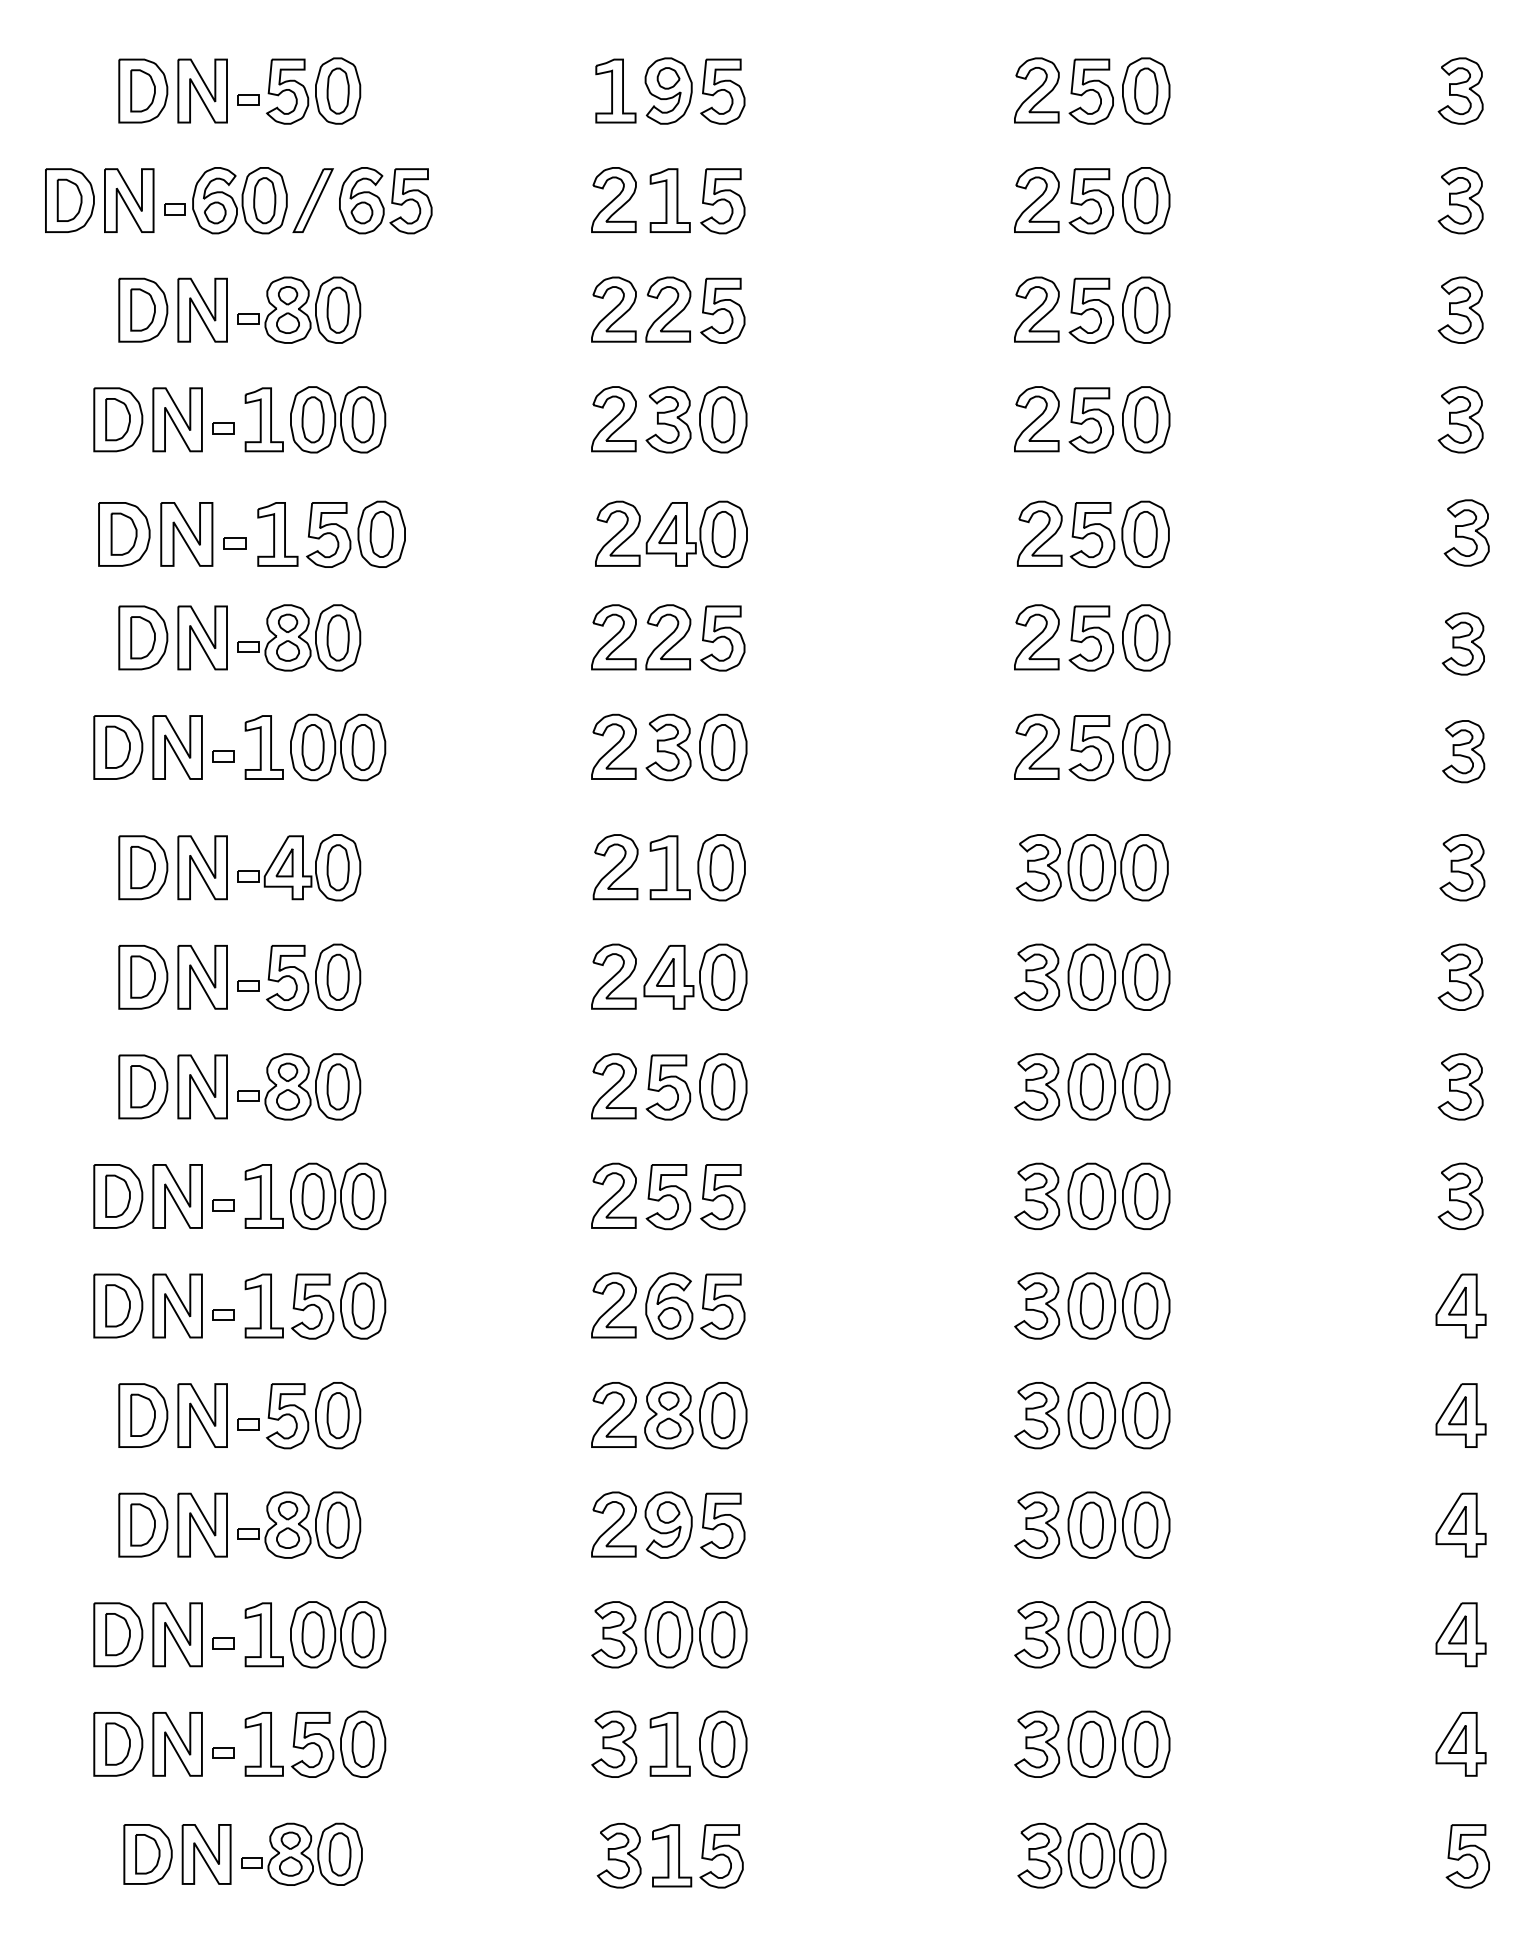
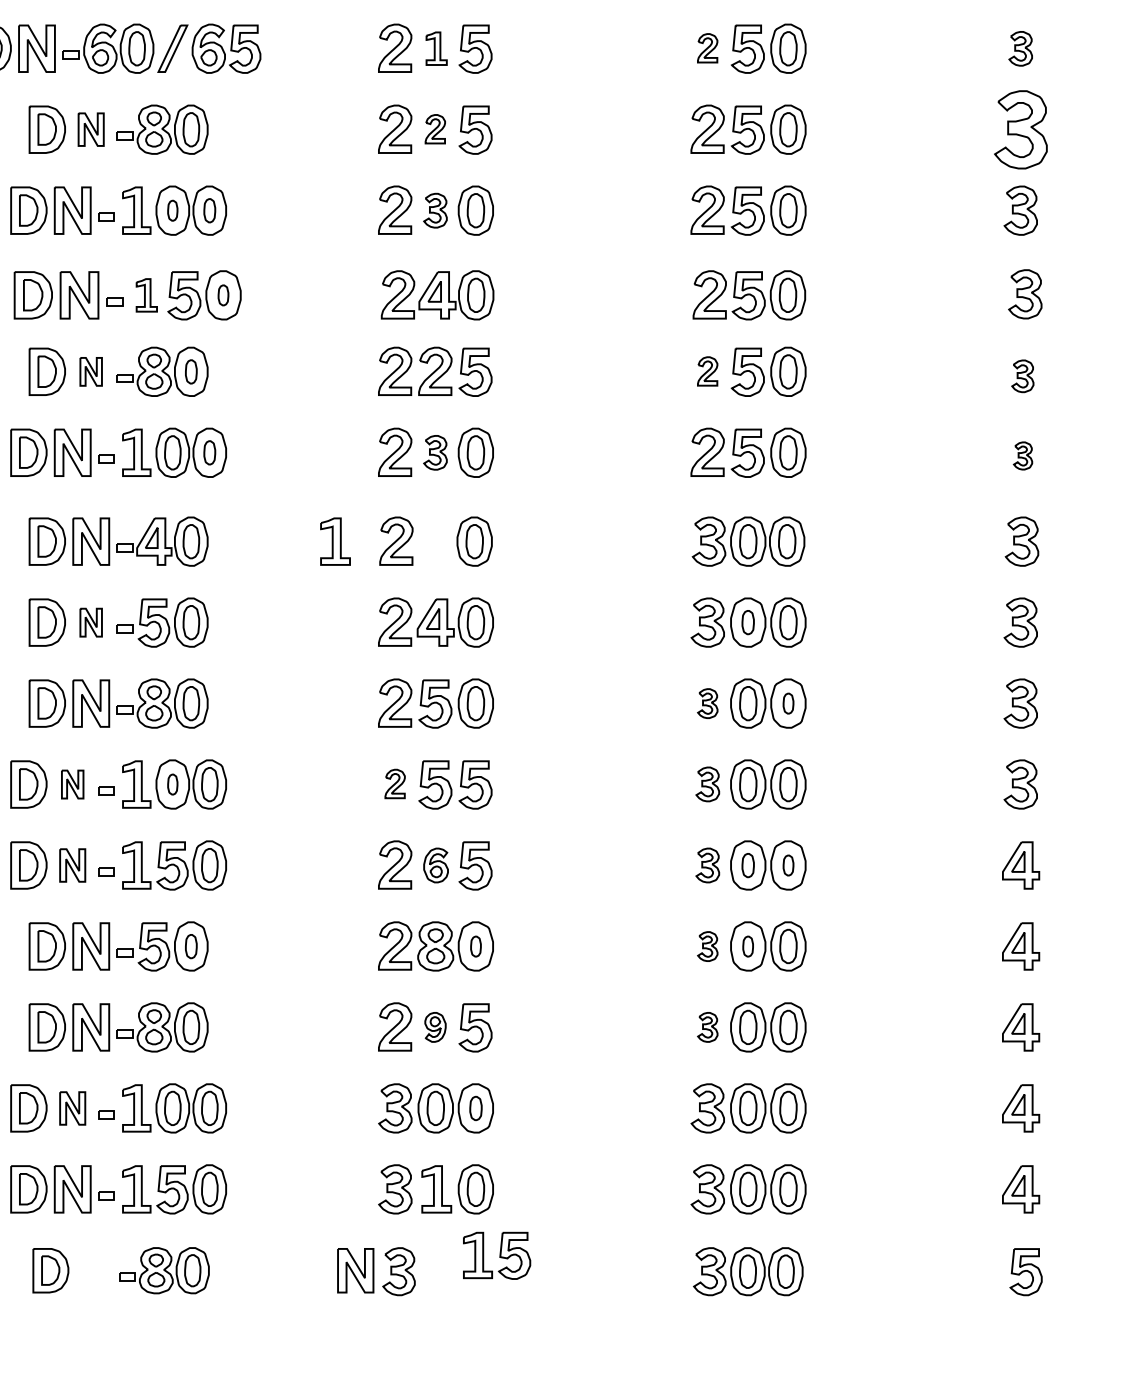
part: (1036, 199) -> (707, 47), size x0.6
part: (669, 200) -> (436, 48), size x0.7
part: (1460, 200) -> (1020, 48), size x0.7
part: (202, 309) -> (91, 129), size x0.7
part: (668, 309) -> (435, 129), size x0.6
part: (1460, 309) -> (1020, 129), size x1.6
part: (312, 419) -> (172, 210), size x0.6
part: (362, 419) -> (209, 210), size x0.7
part: (668, 419) -> (435, 210), size x0.7
part: (277, 534) -> (146, 295), size x0.7
part: (381, 534) -> (223, 295), size x0.6
part: (202, 637) -> (91, 371), size x0.6
part: (337, 637) -> (190, 371), size x0.7
part: (1036, 637) -> (707, 371), size x0.6
part: (1463, 643) -> (1022, 375), size x0.7
part: (362, 747) -> (209, 452), size x0.7
part: (668, 747) -> (435, 452), size x0.7
part: (1463, 751) -> (1022, 455), size x0.6
part: (669, 867) -> (334, 541), moved
part: (1091, 976) -> (747, 622), size x0.7
part: (202, 977) -> (91, 622), size x0.6
part: (1036, 1086) -> (707, 703), size x0.6
part: (1146, 1086) -> (788, 703), size x0.6
part: (613, 1195) -> (394, 783), size x0.6
part: (1036, 1195) -> (707, 783), size x0.7
part: (177, 1196) -> (72, 784), size x0.6
part: (312, 1196) -> (172, 784), size x0.6
part: (177, 1305) -> (72, 865), size x0.7
part: (669, 1305) -> (436, 865), size x0.7
part: (1036, 1305) -> (707, 865), size x0.7
part: (1091, 1305) -> (747, 865), size x0.7
part: (1146, 1305) -> (788, 865), size x0.6
part: (337, 1415) -> (190, 946), size x0.7
part: (723, 1415) -> (476, 946), size x0.6
part: (1036, 1415) -> (707, 946), size x0.6
part: (1091, 1415) -> (747, 946), size x0.6
part: (668, 1524) -> (435, 1026), size x0.6
part: (1036, 1524) -> (707, 1026), size x0.6
part: (177, 1634) -> (72, 1108), size x0.7
part: (723, 1634) -> (476, 1108), size x0.7
part: (206, 1854) -> (355, 1270), moved
part: (697, 1856) -> (496, 1256), moved

